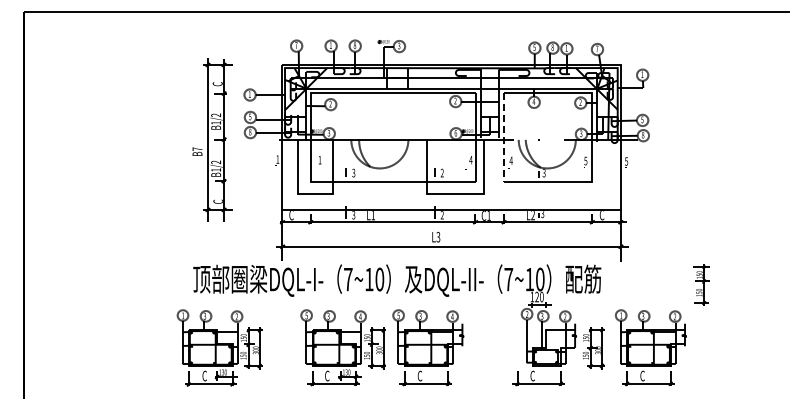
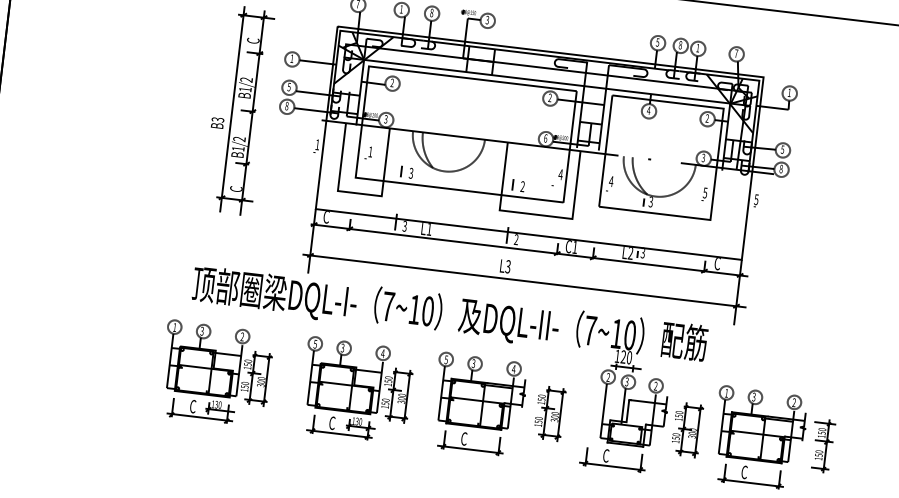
line: (504, 137) -> (606, 151), dashed -> solid
text: (197, 149) -> (217, 120), B7 -> B3
part: (701, 284) -> (822, 445), moved
part: (342, 347) -> (355, 389), moved
part: (484, 348) -> (549, 413), added

